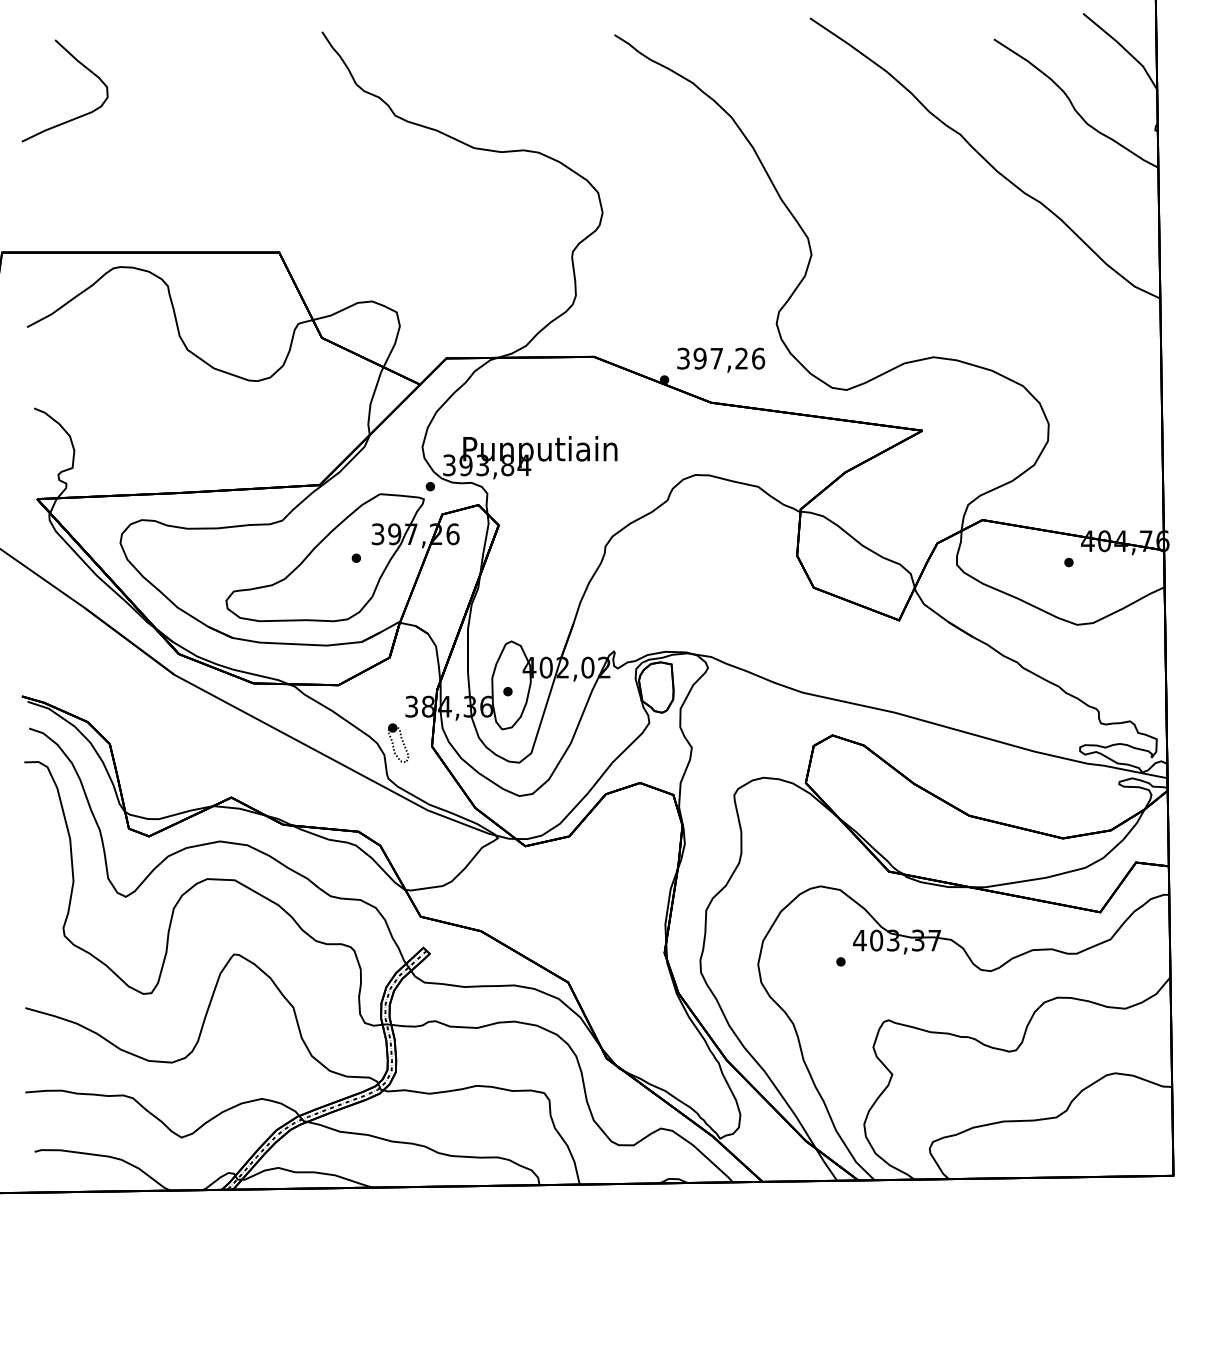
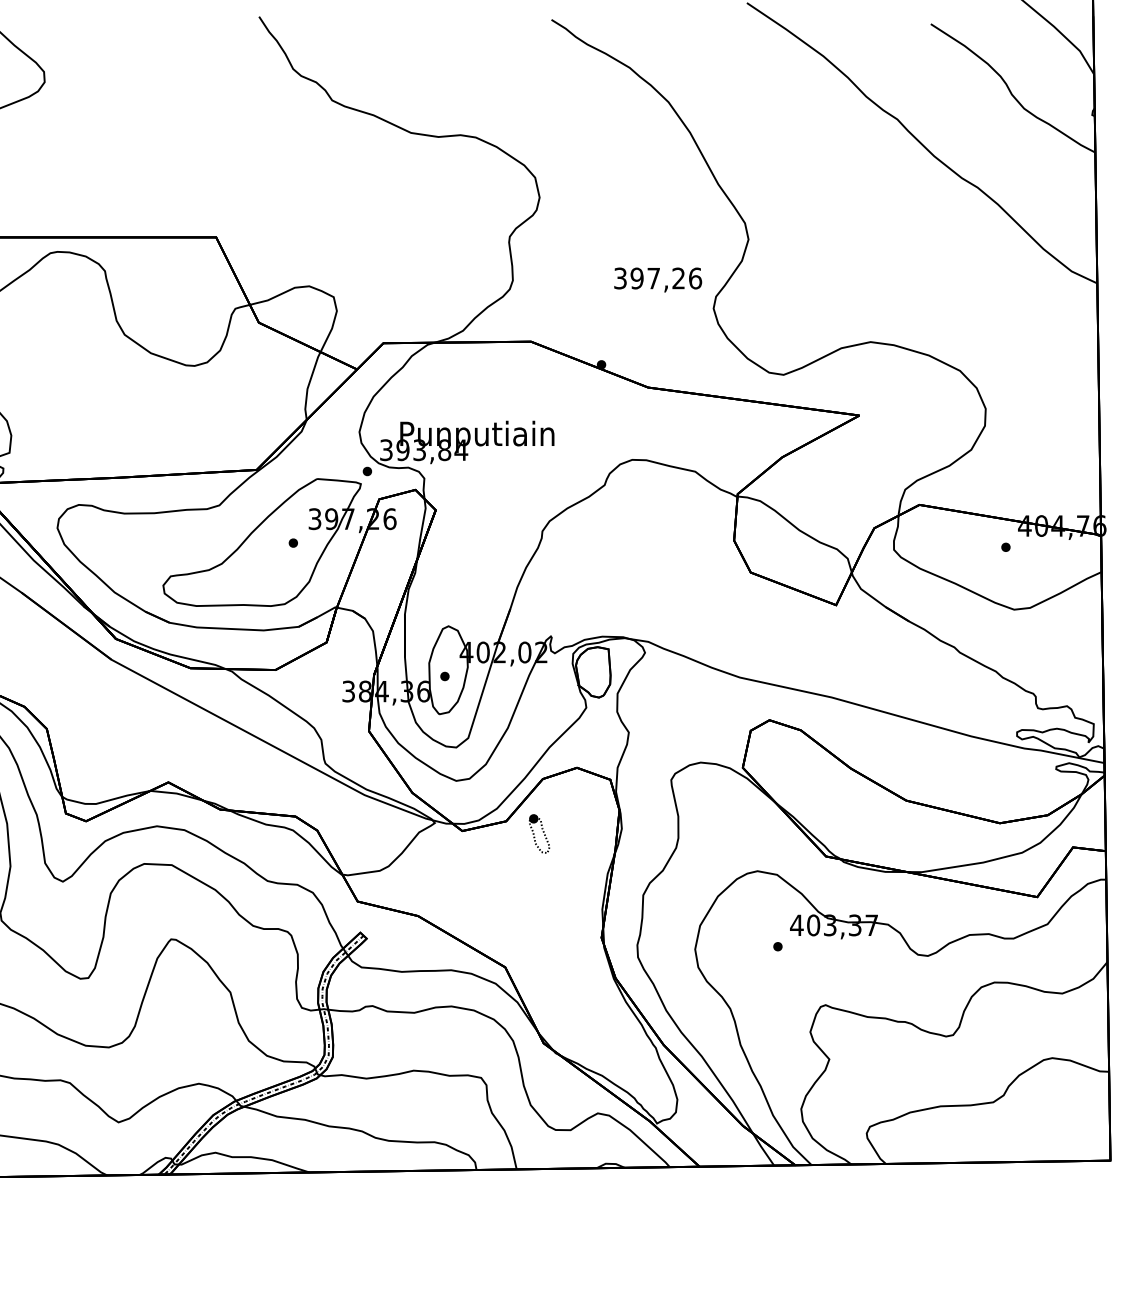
text: (721, 359) -> (658, 279), moved
part: (398, 742) -> (539, 833), moved

